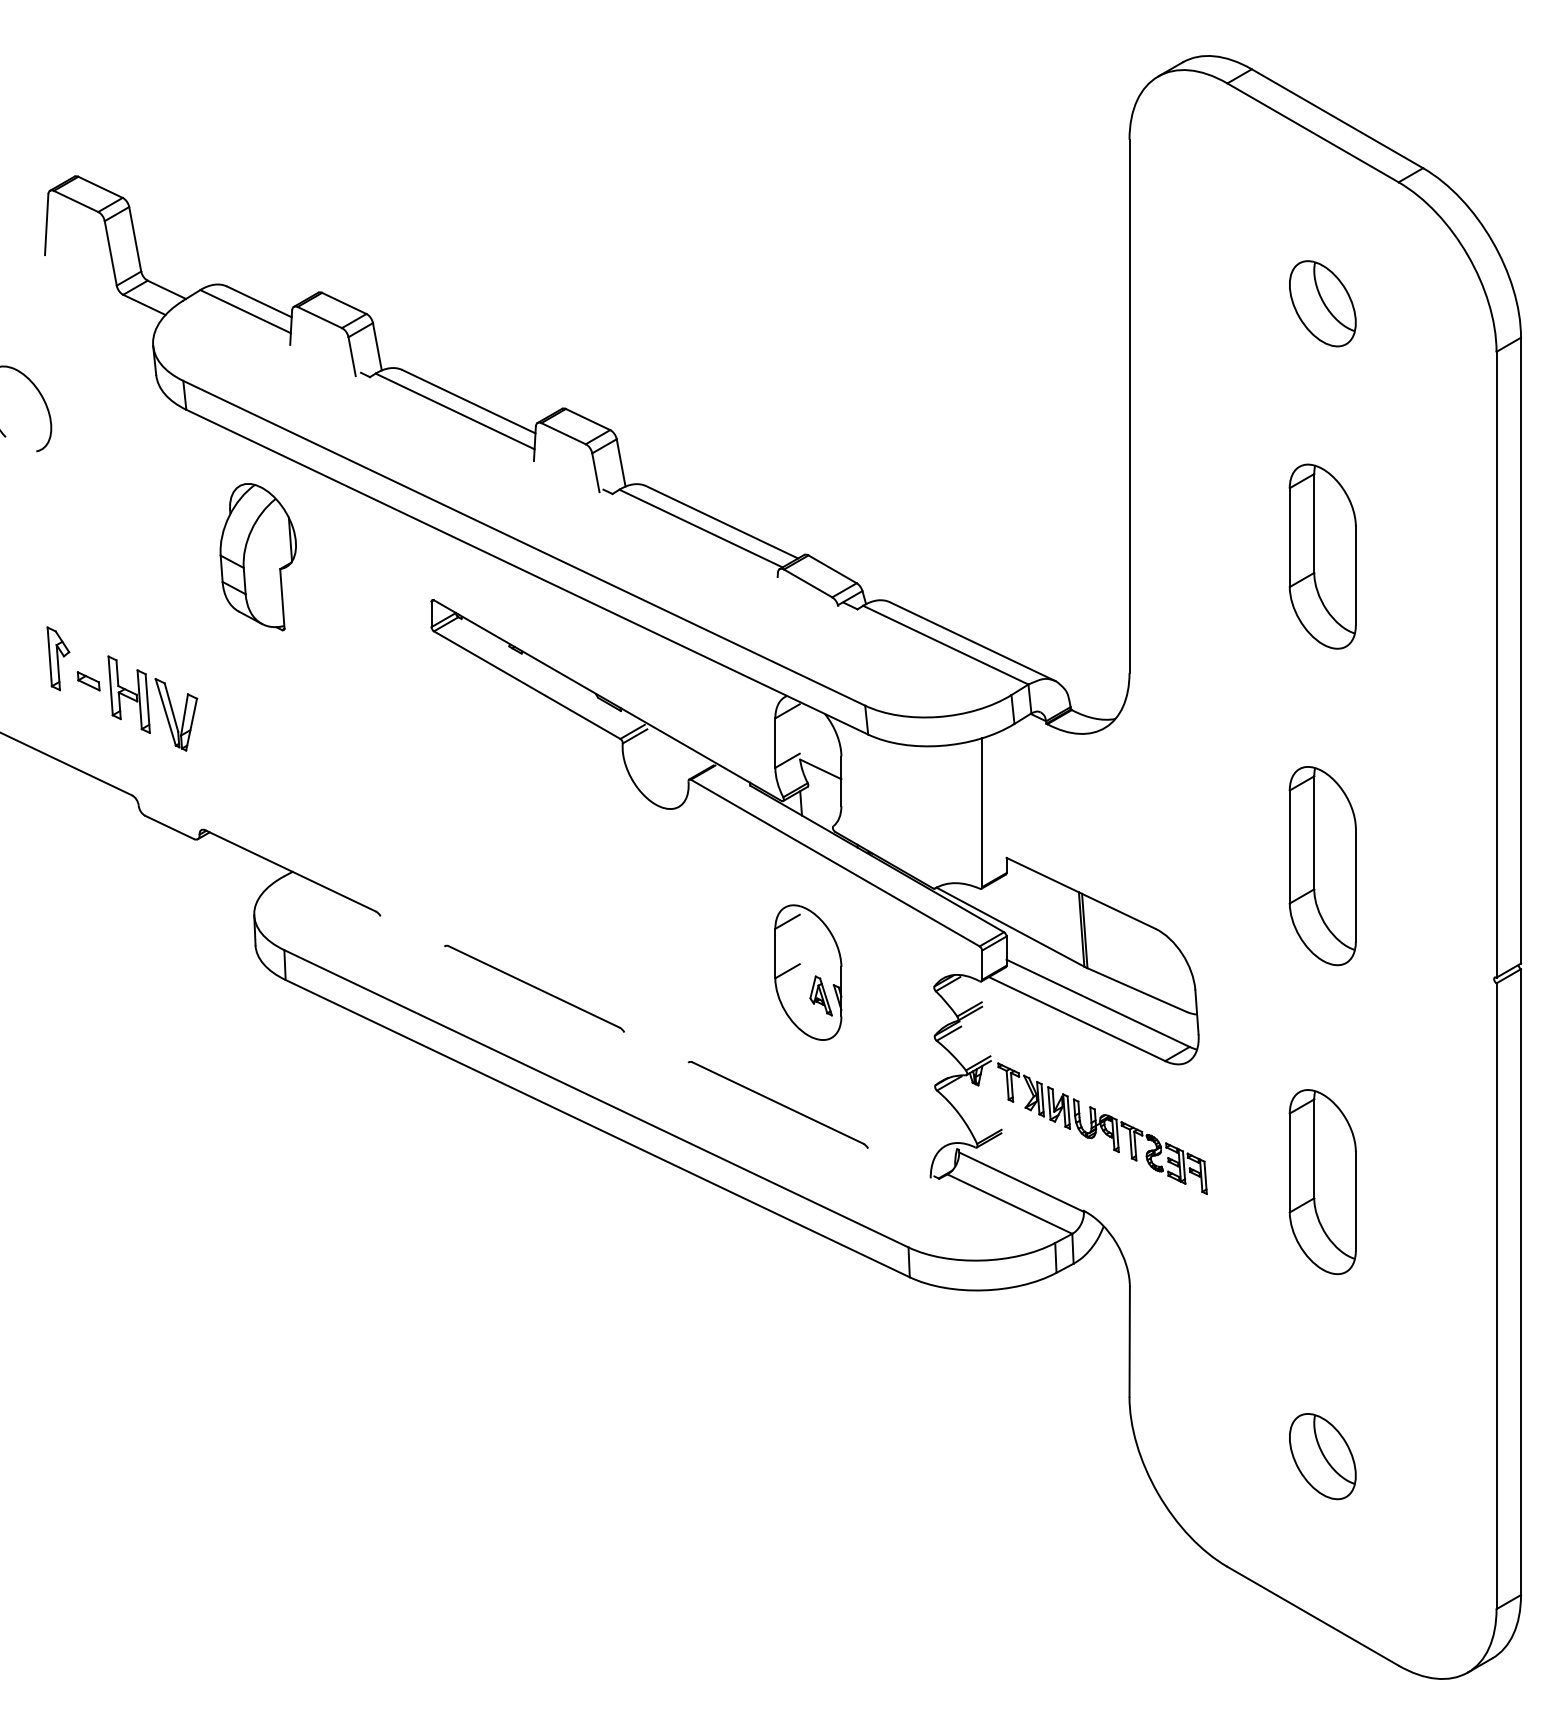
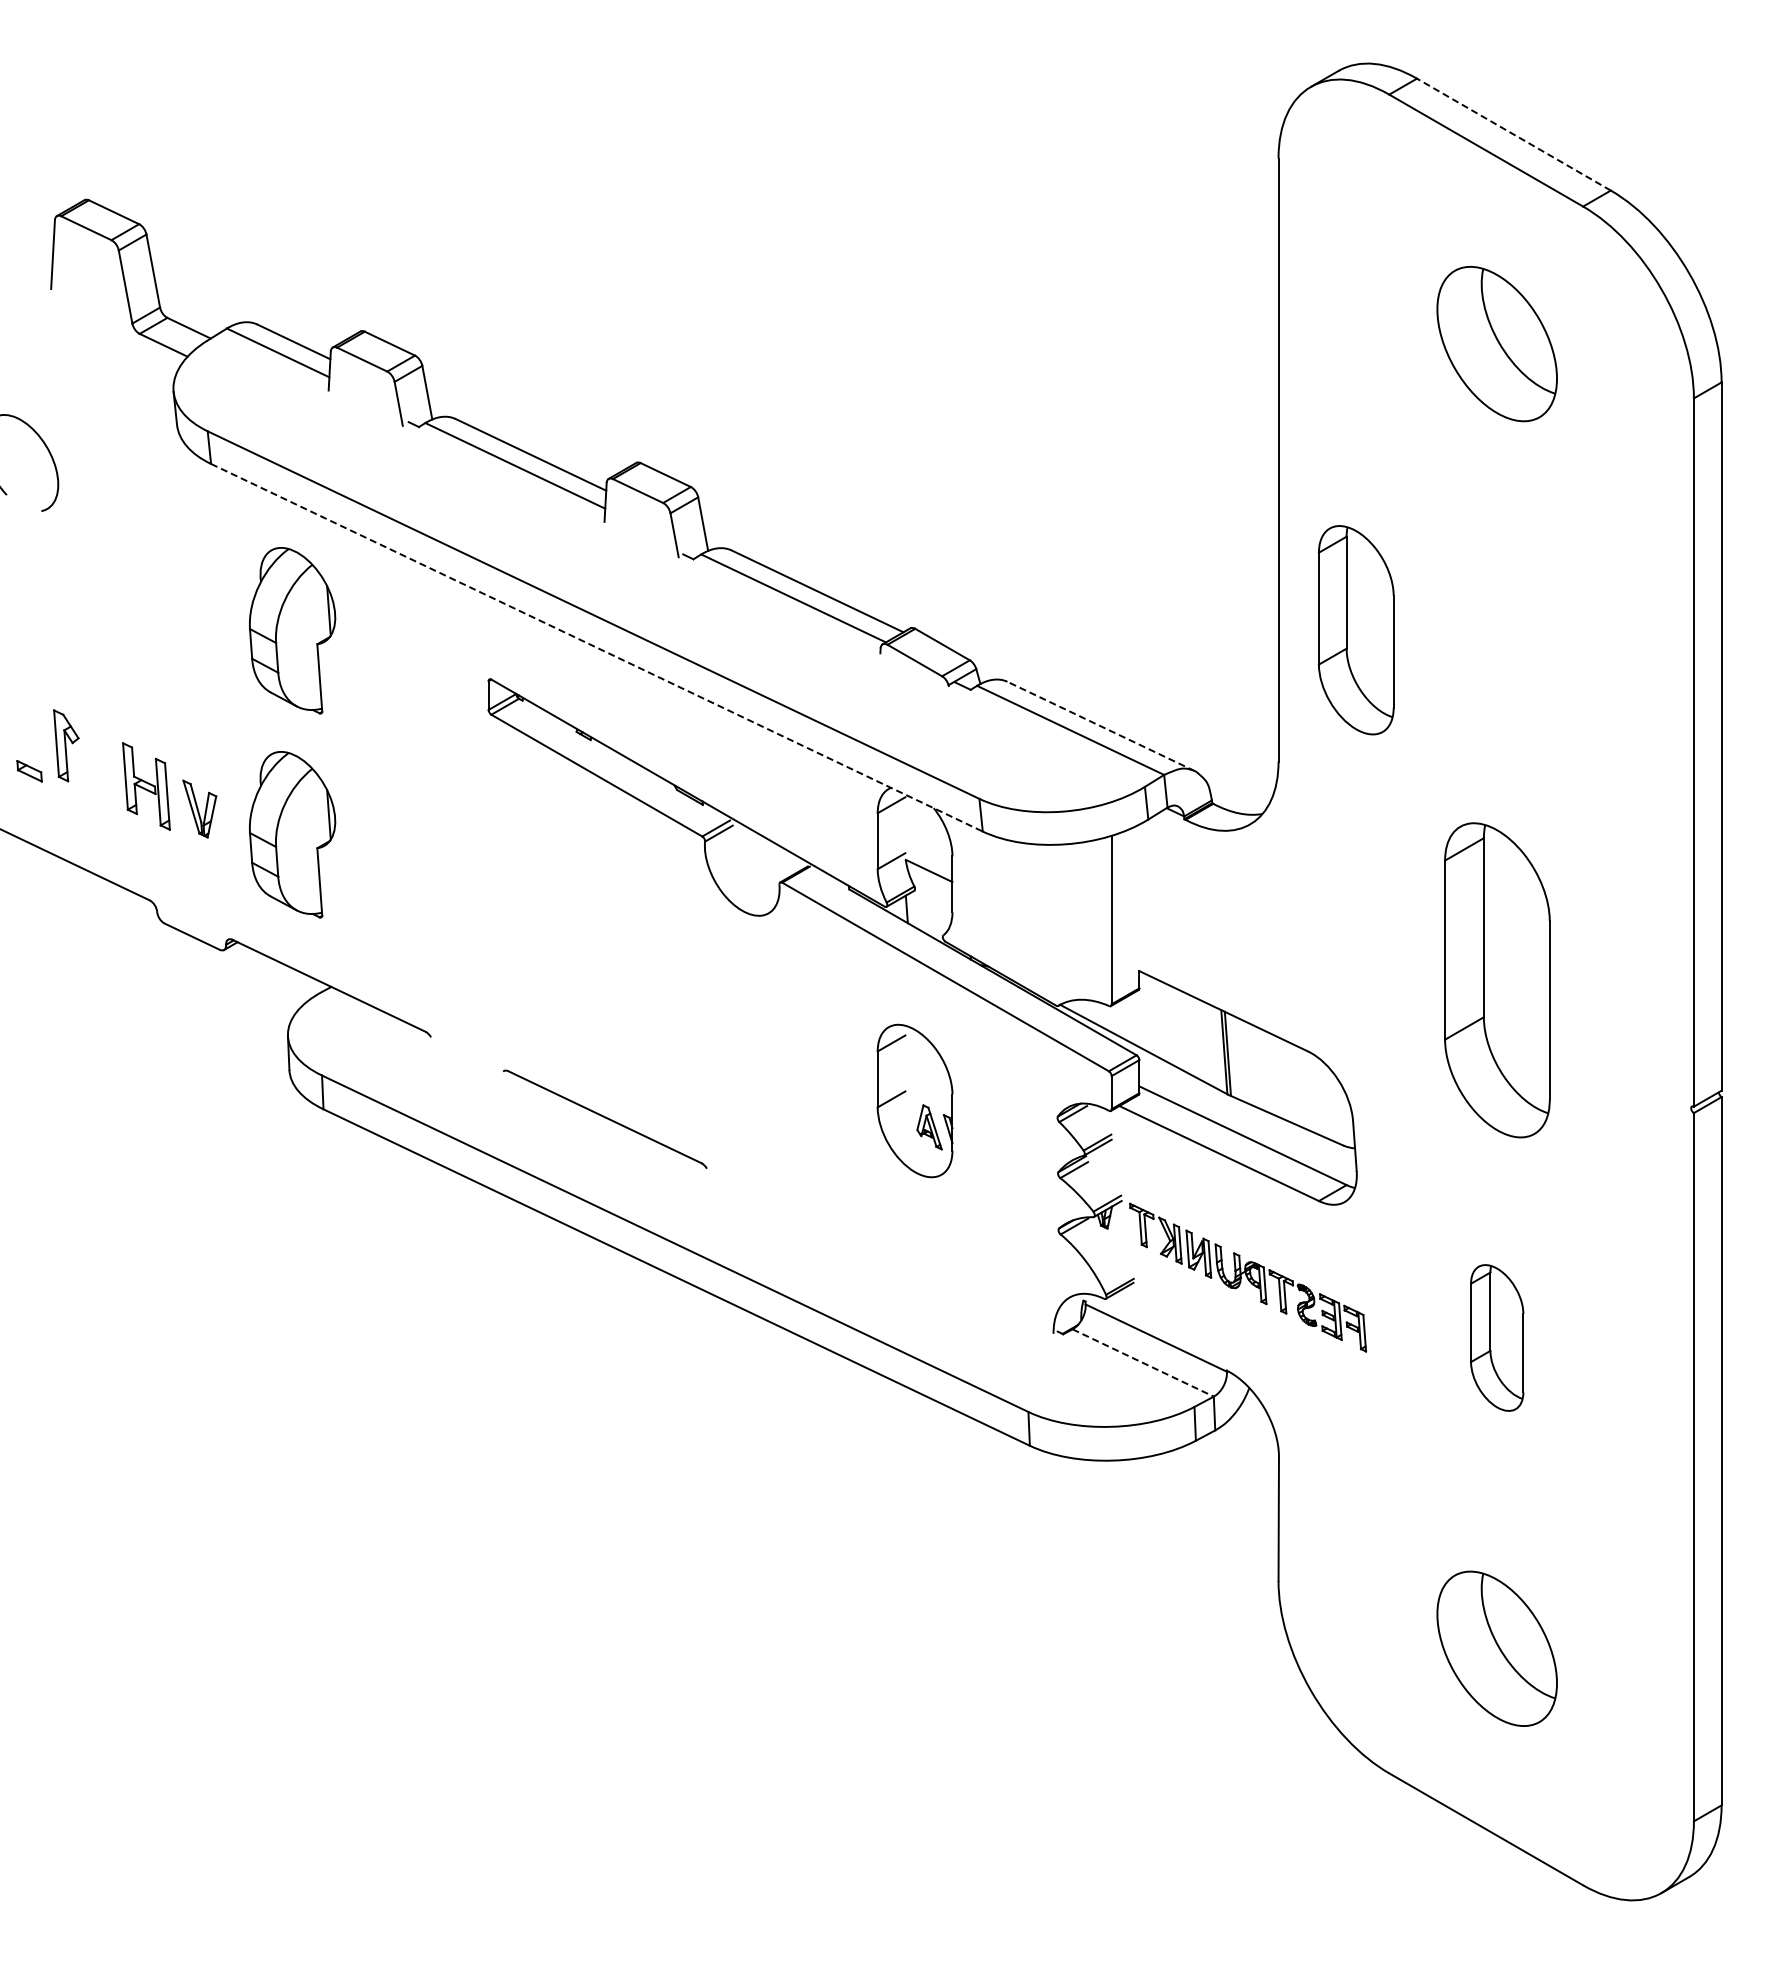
line: (1337, 118) -> (1513, 134), solid -> dashed
part: (1322, 303) -> (1497, 343), size x1.6
part: (1322, 556) -> (1355, 630), moved
line: (527, 571) -> (597, 647), solid -> dashed
line: (973, 641) -> (1101, 726), solid -> dashed
part: (88, 681) -> (29, 771), moved
part: (176, 714) -> (199, 808), size x0.7
part: (258, 737) -> (292, 834), added
part: (1322, 866) -> (1496, 980), size x1.4
part: (777, 1104) -> (880, 1250), removed
part: (1322, 1181) -> (1496, 1337), size x0.7
line: (1010, 1204) -> (1143, 1363), solid -> dashed
part: (1322, 1456) -> (1497, 1648), size x1.6

